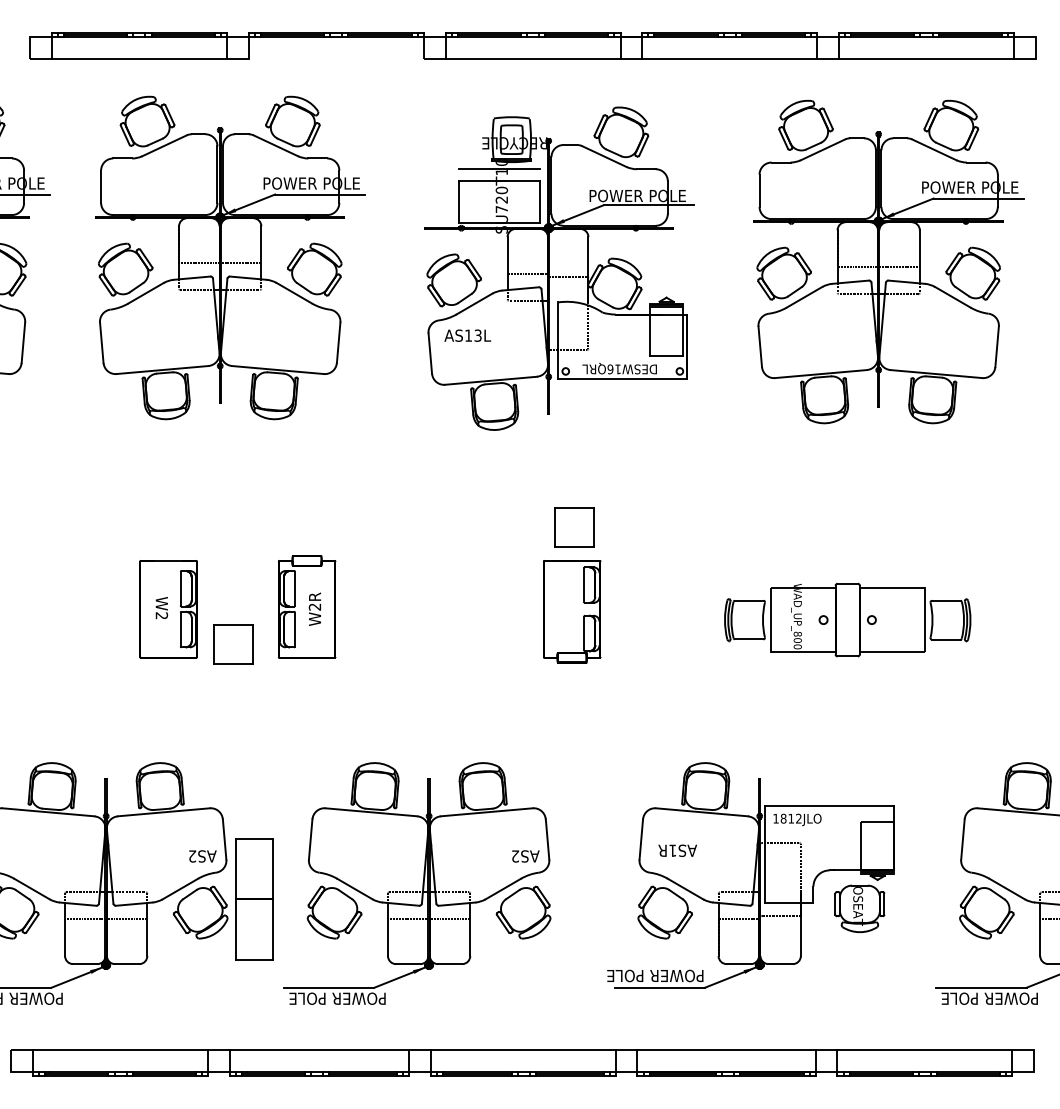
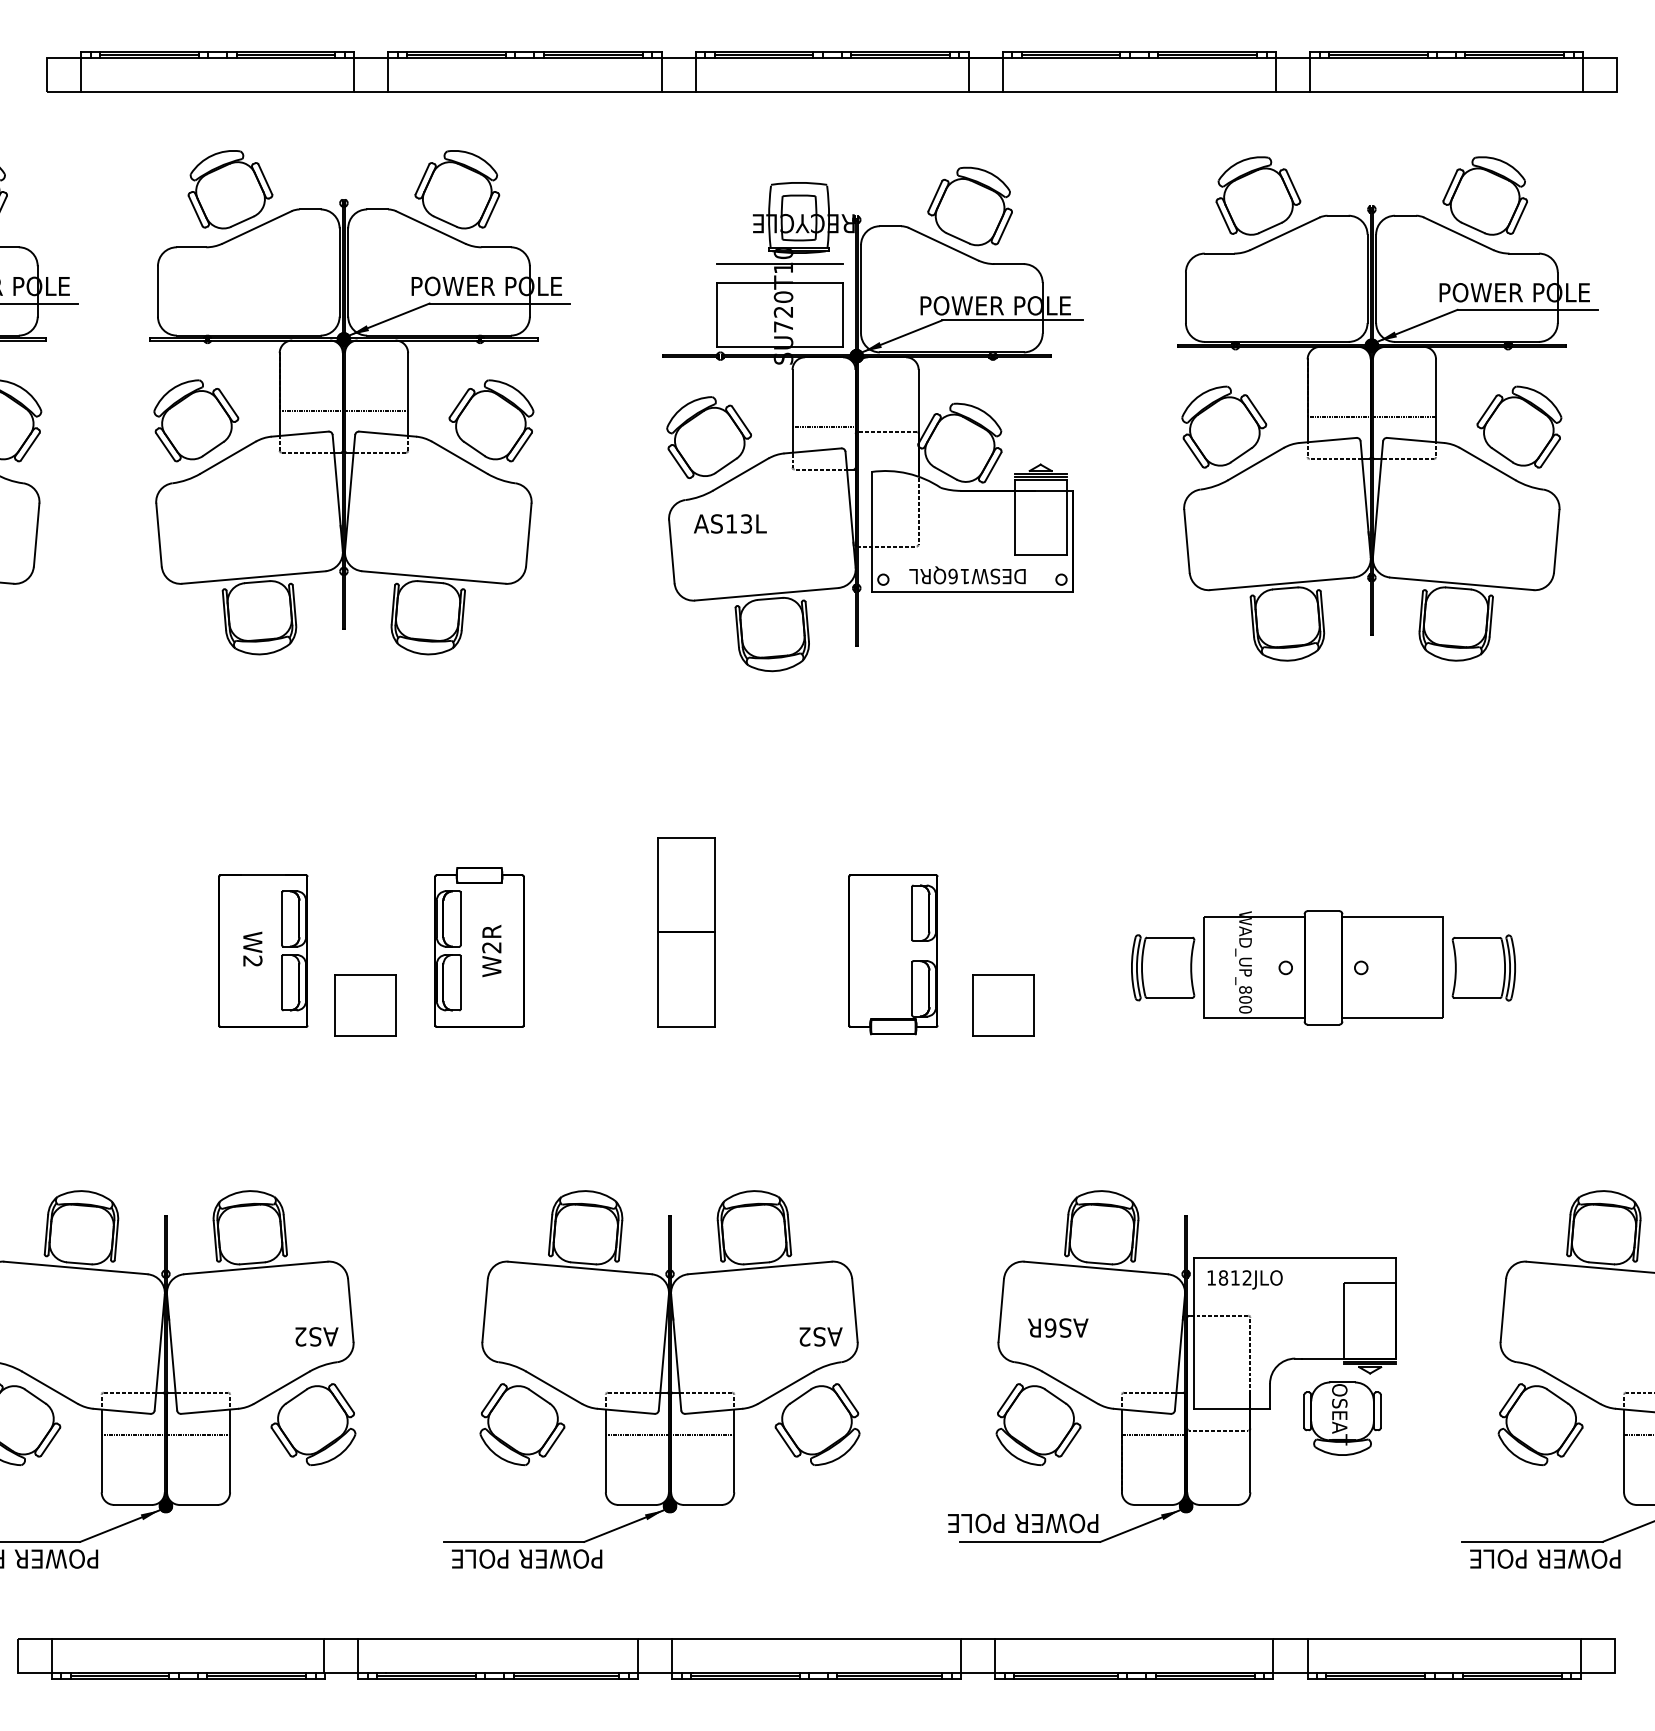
line: (335, 59) -> (523, 92), added
part: (574, 527) -> (1003, 1005), moved
text: (672, 850) -> (1049, 1327), AS1R -> AS6R
part: (254, 899) -> (686, 932), moved

